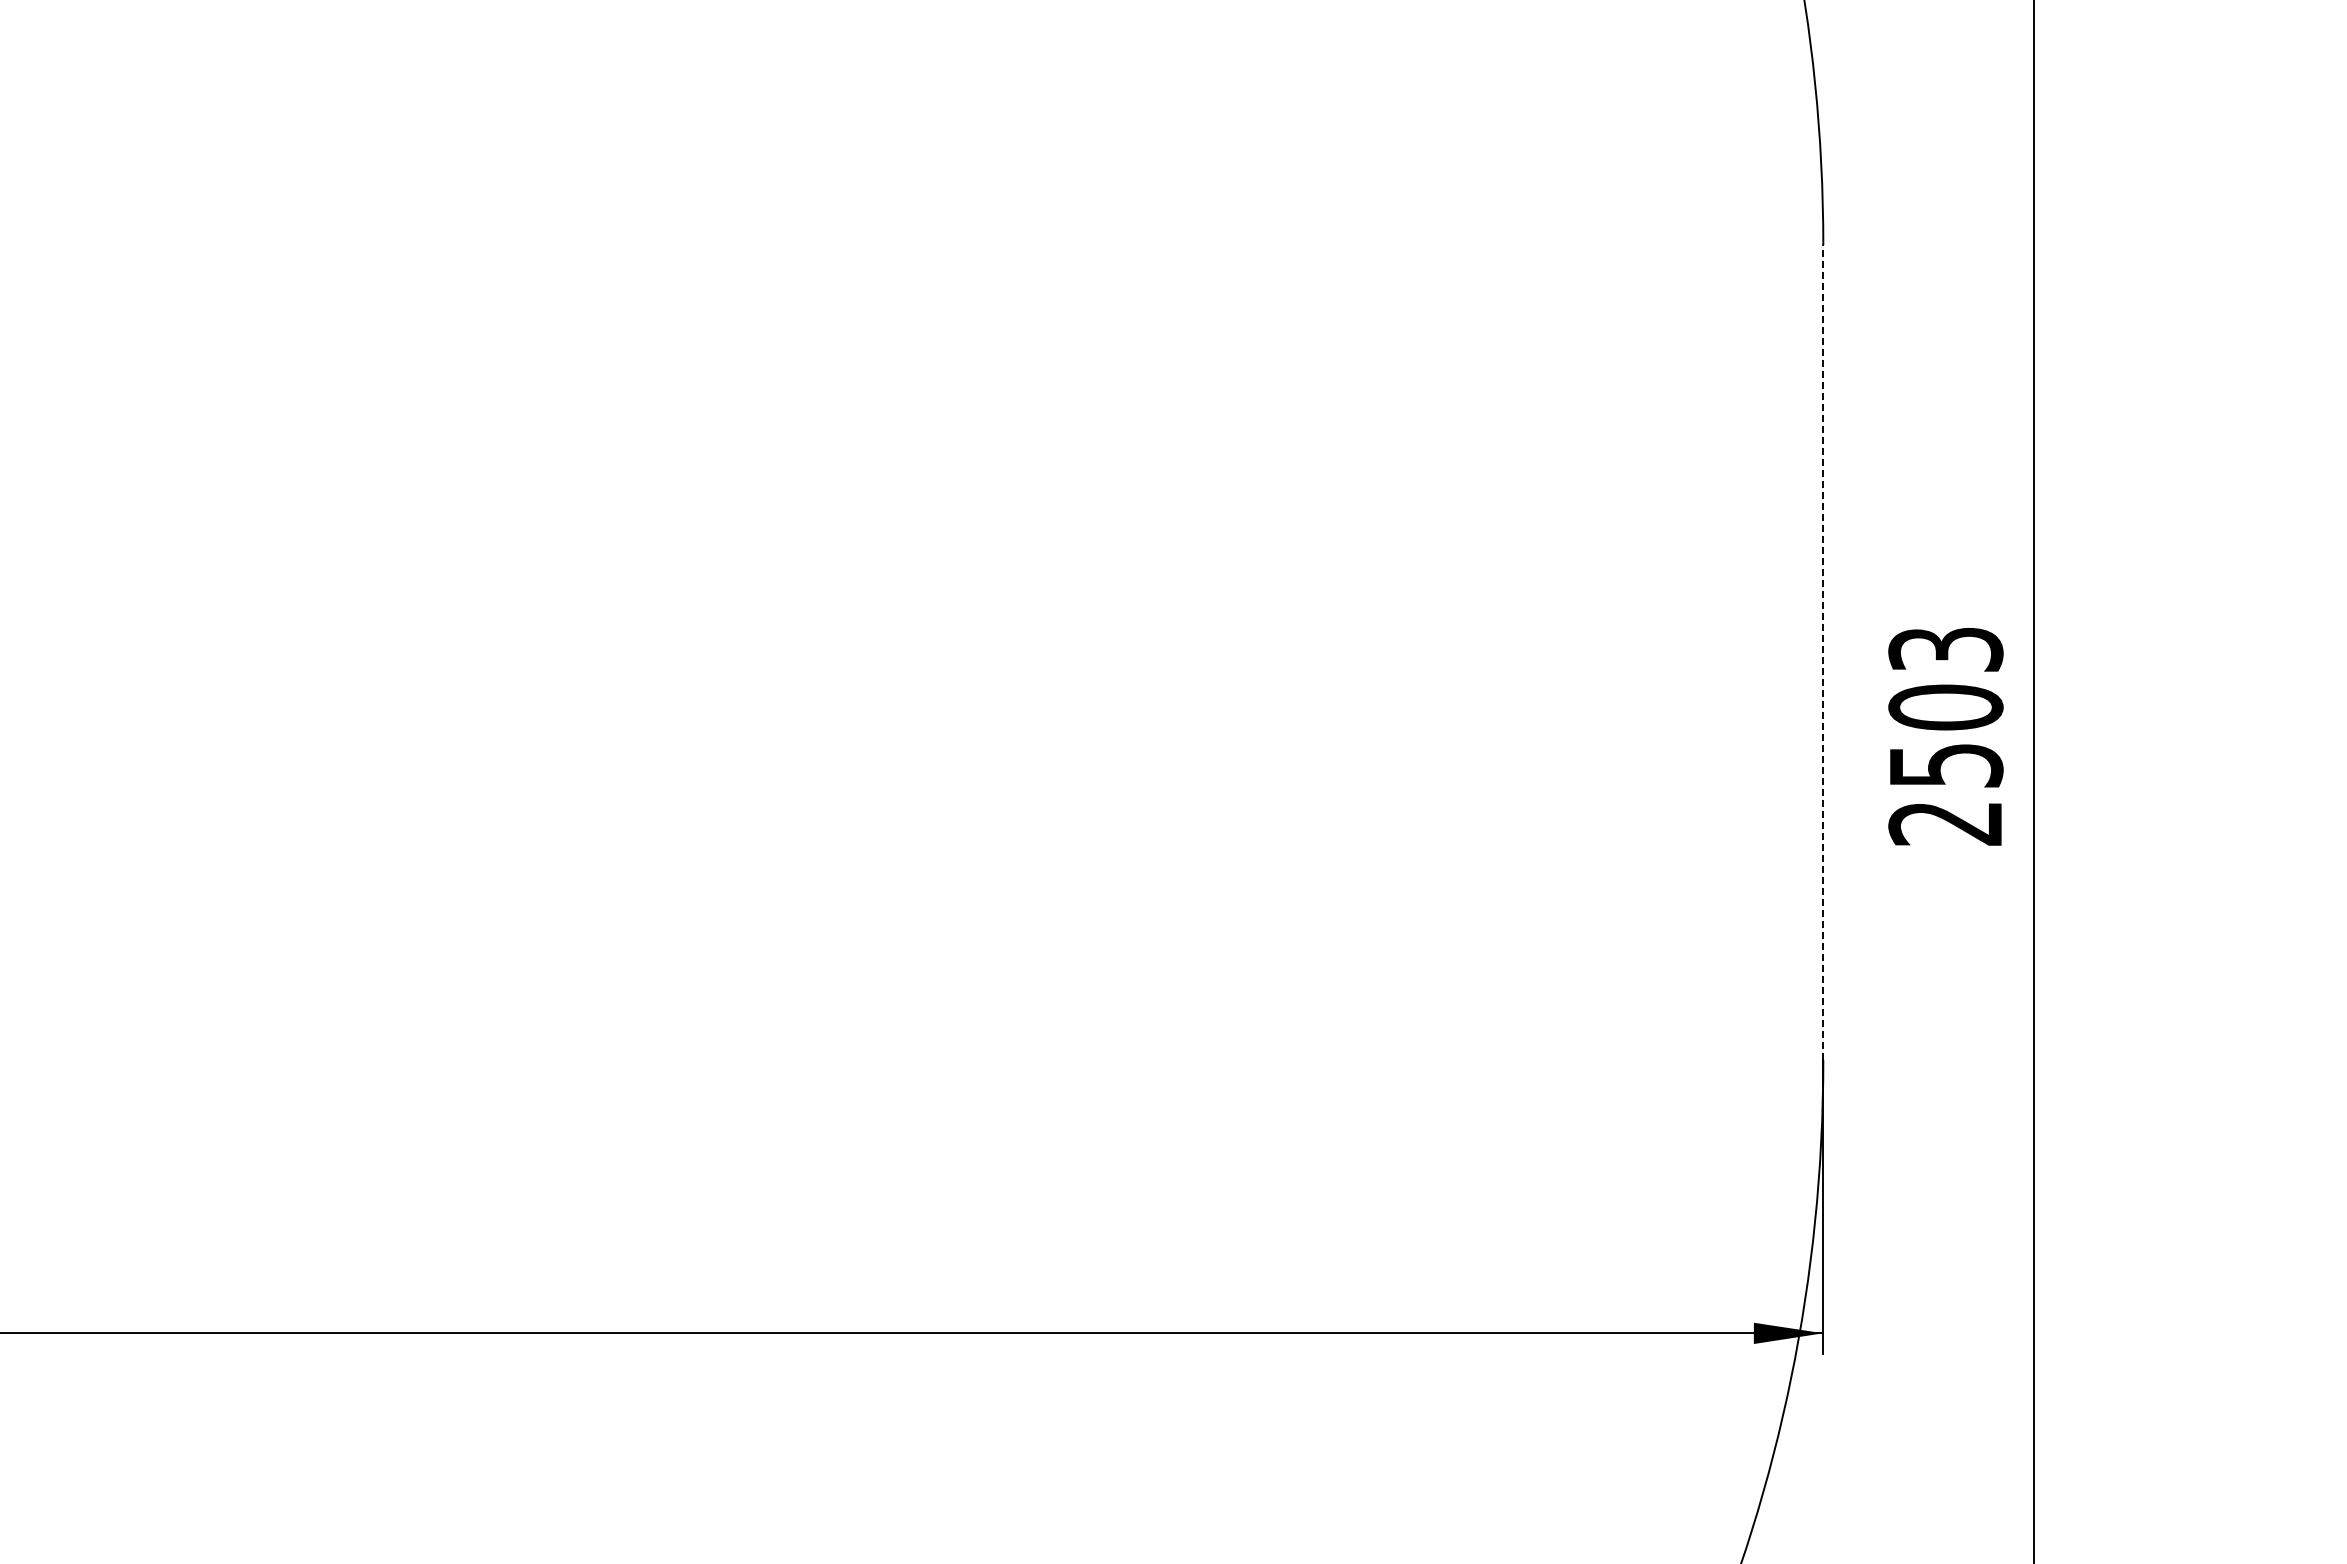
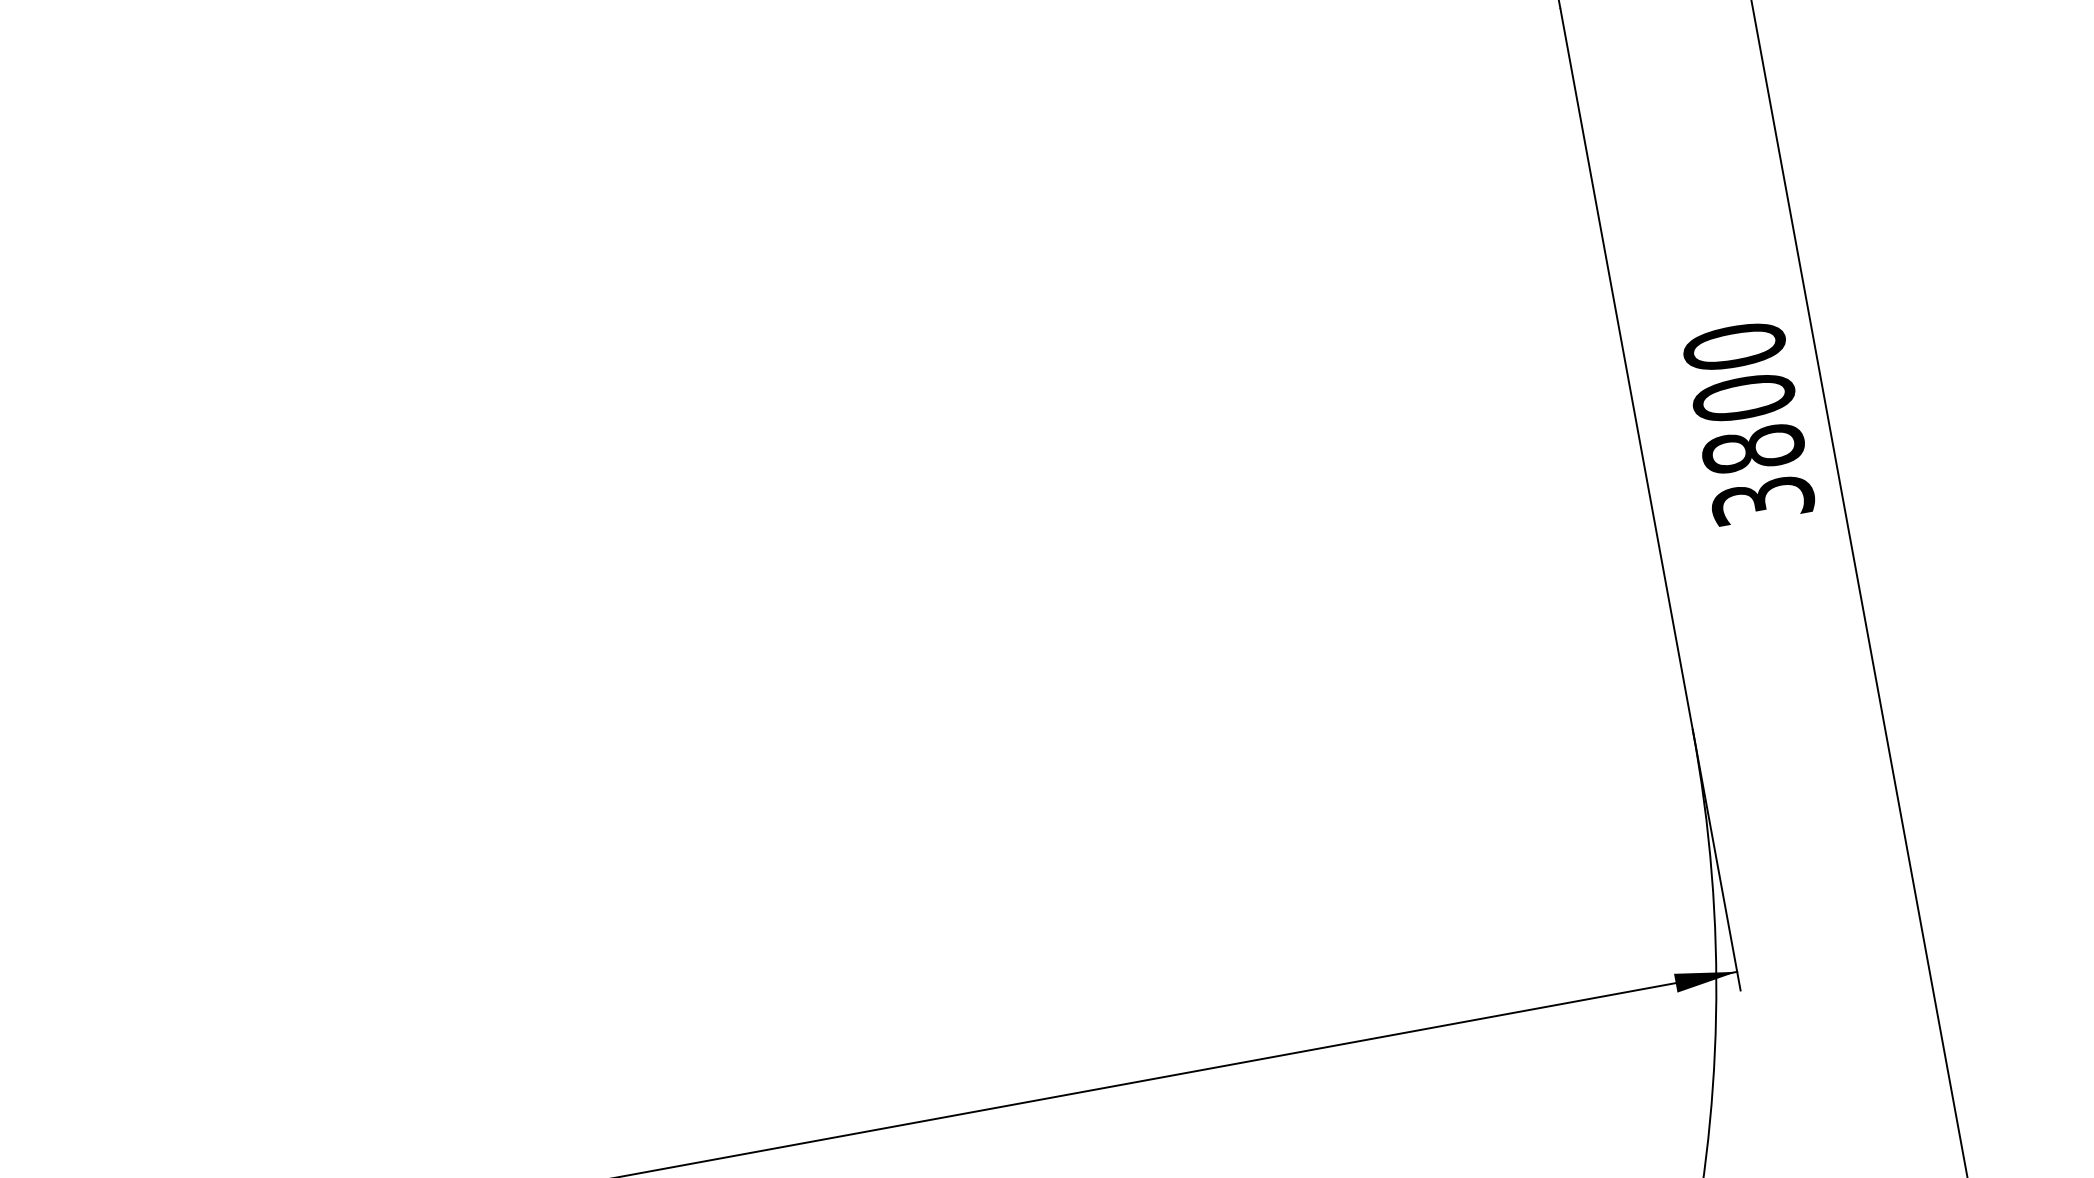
line: (1823, 652) -> (1626, 369), dashed -> solid
text: (1945, 735) -> (1748, 422), 2503 -> 3800

